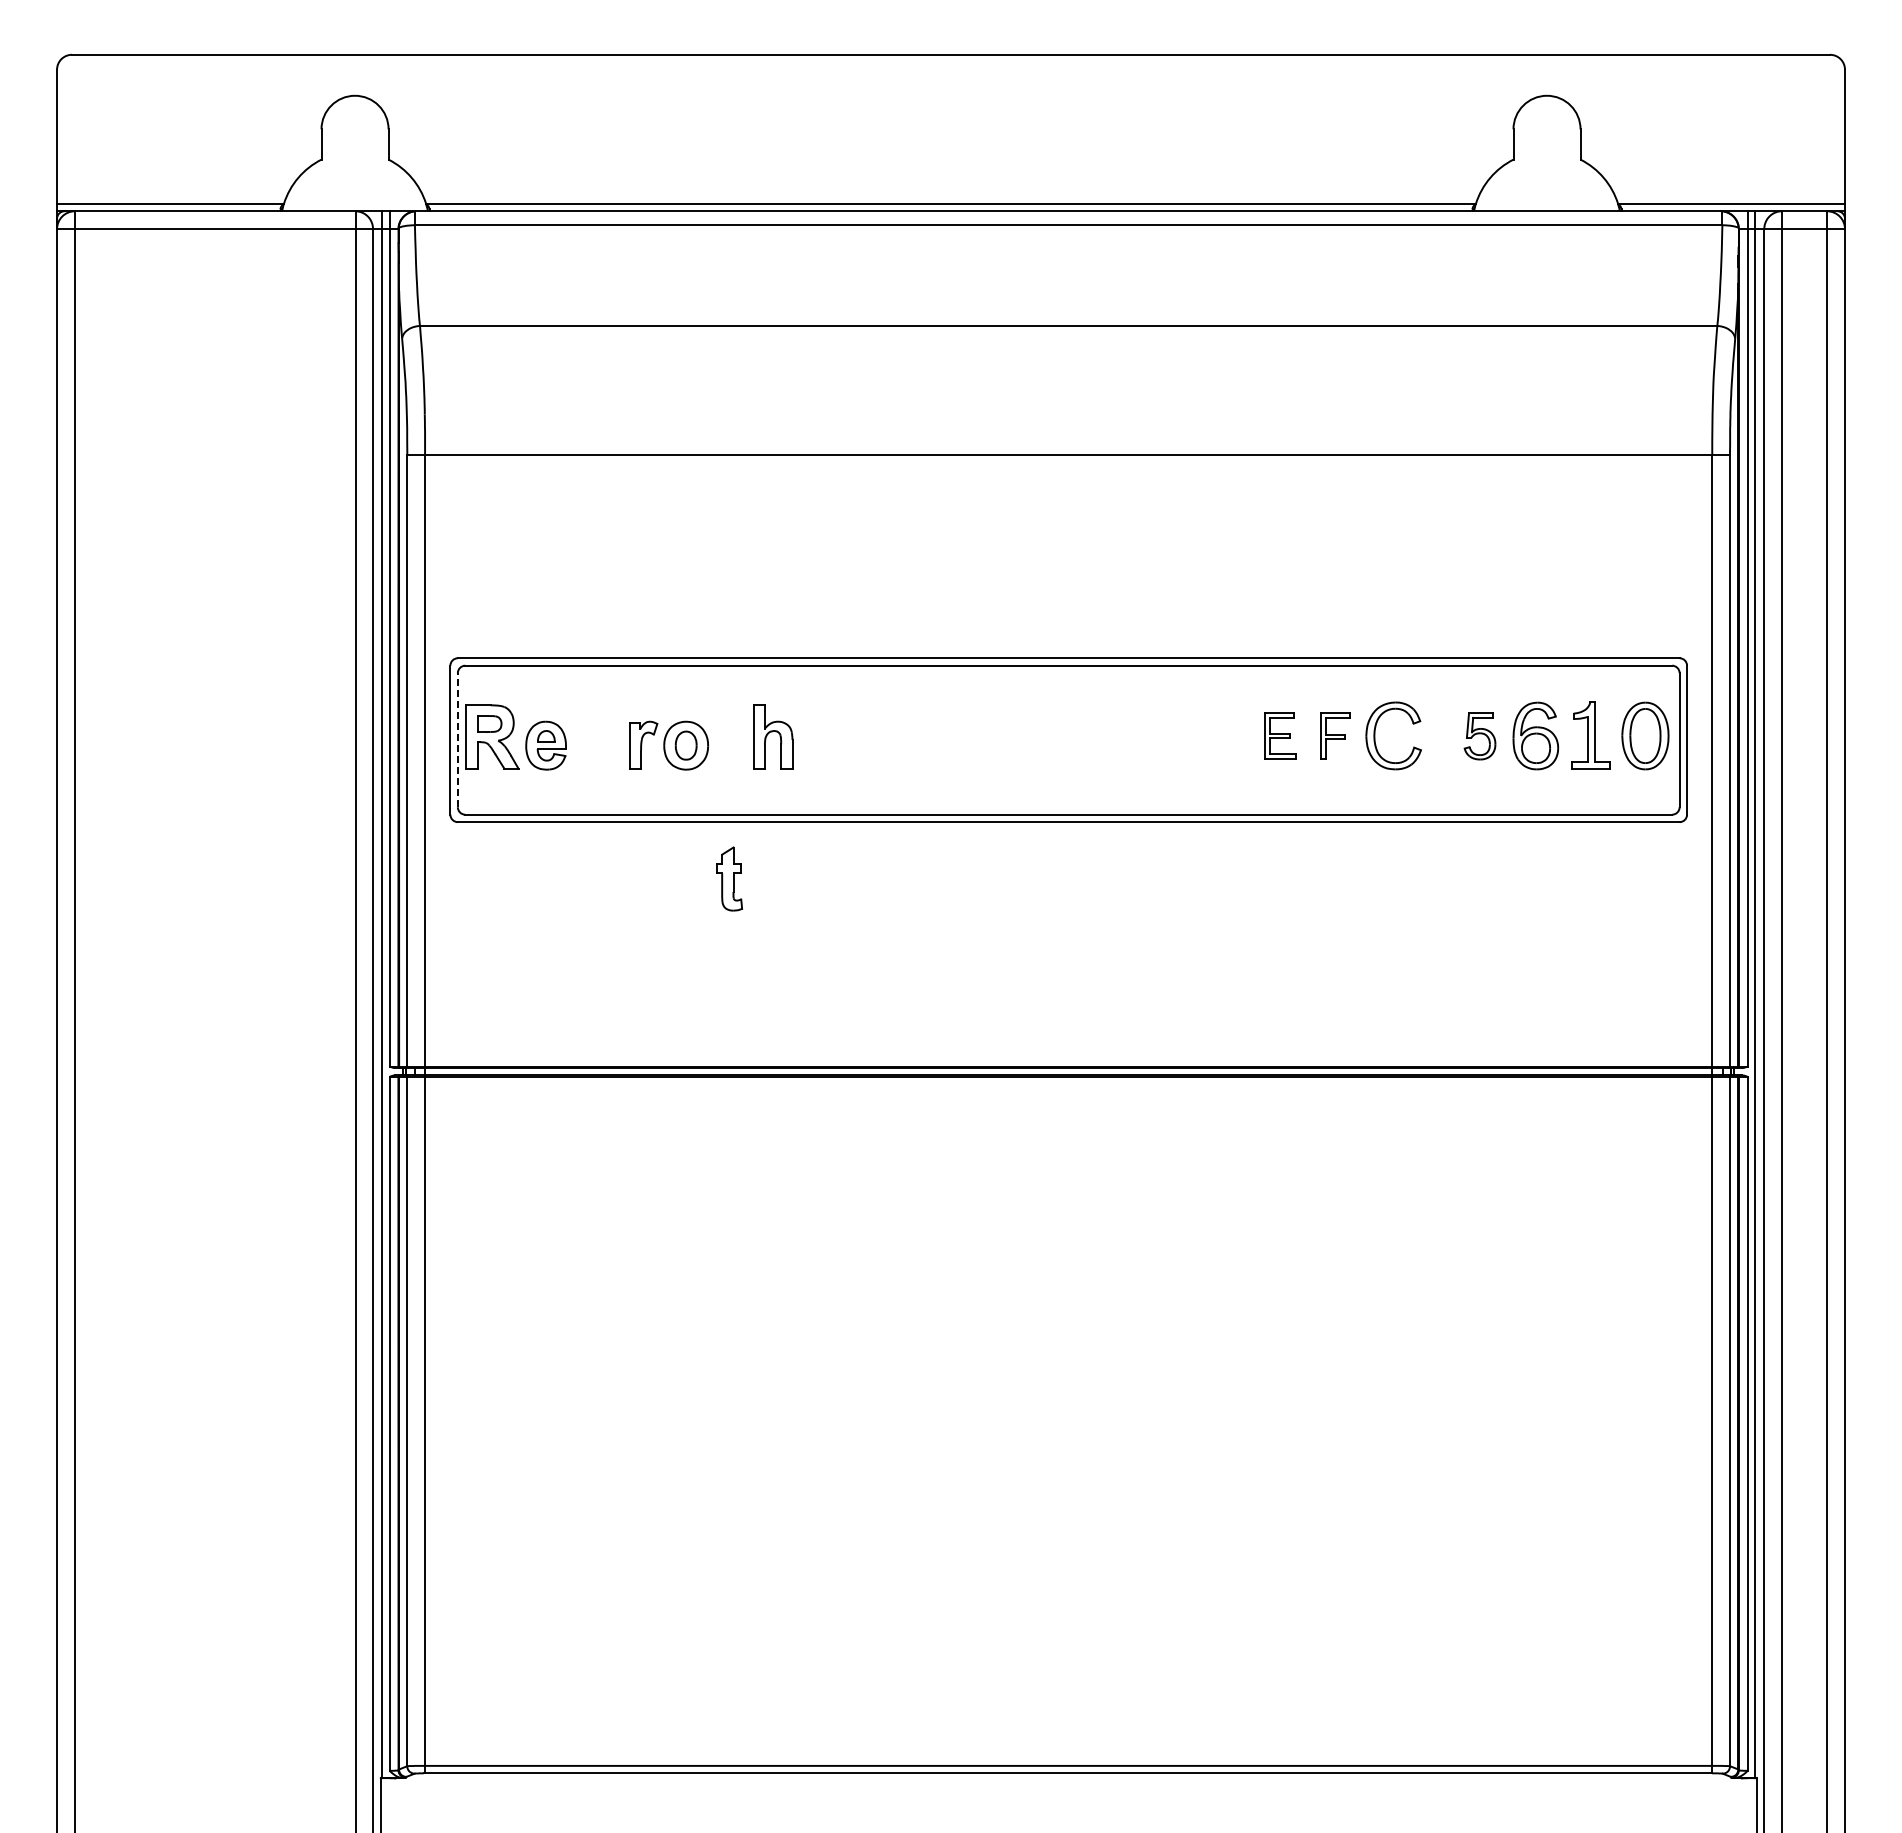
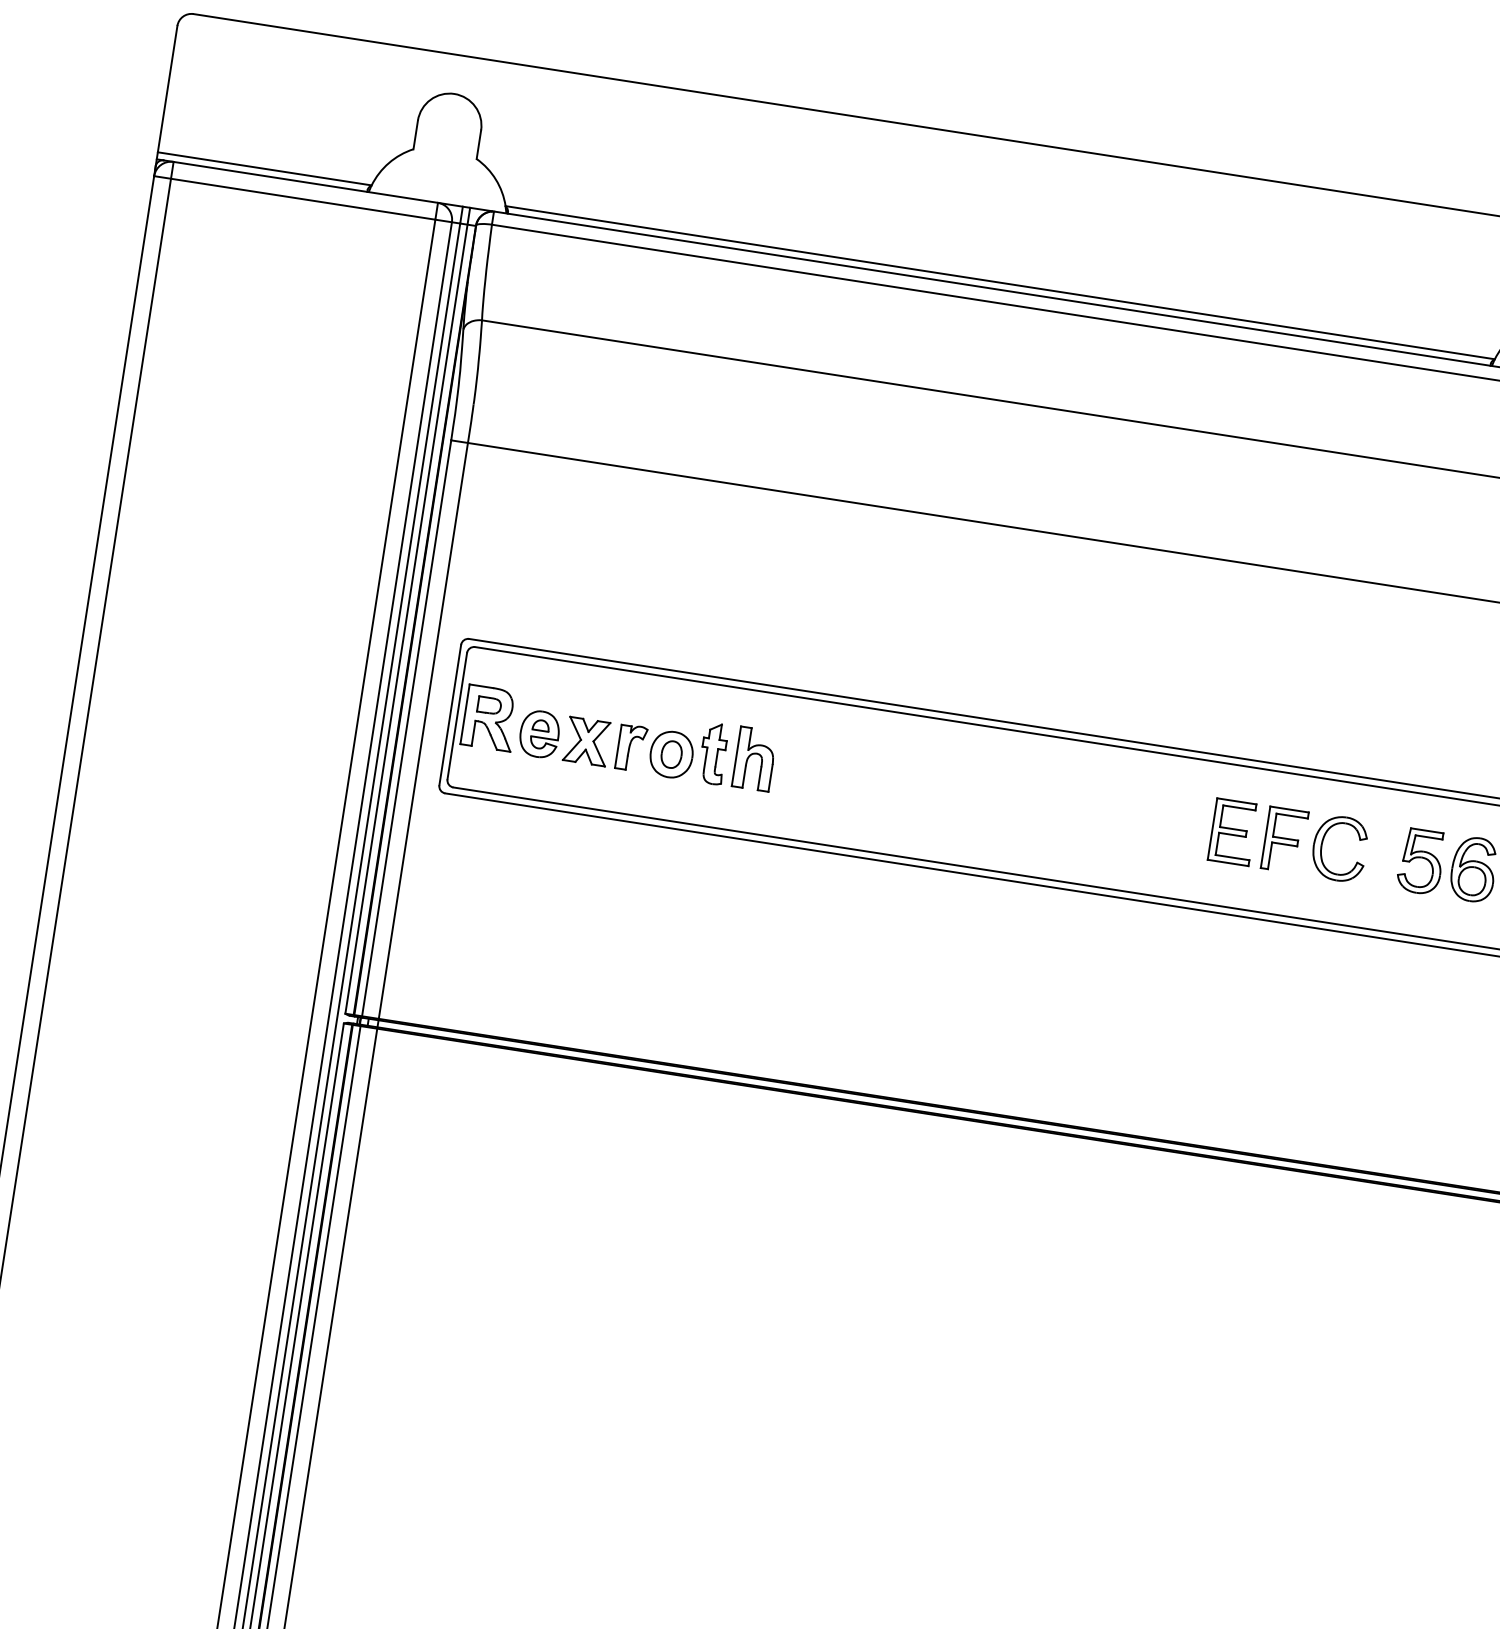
part: (1280, 735) -> (1233, 831), size x1.43
part: (1335, 735) -> (1284, 839), size x1.43
part: (1479, 736) -> (1420, 861), size x1.43
line: (457, 739) -> (457, 715), dashed -> solid
part: (596, 745) -> (587, 741), added
part: (729, 878) -> (713, 753), moved

